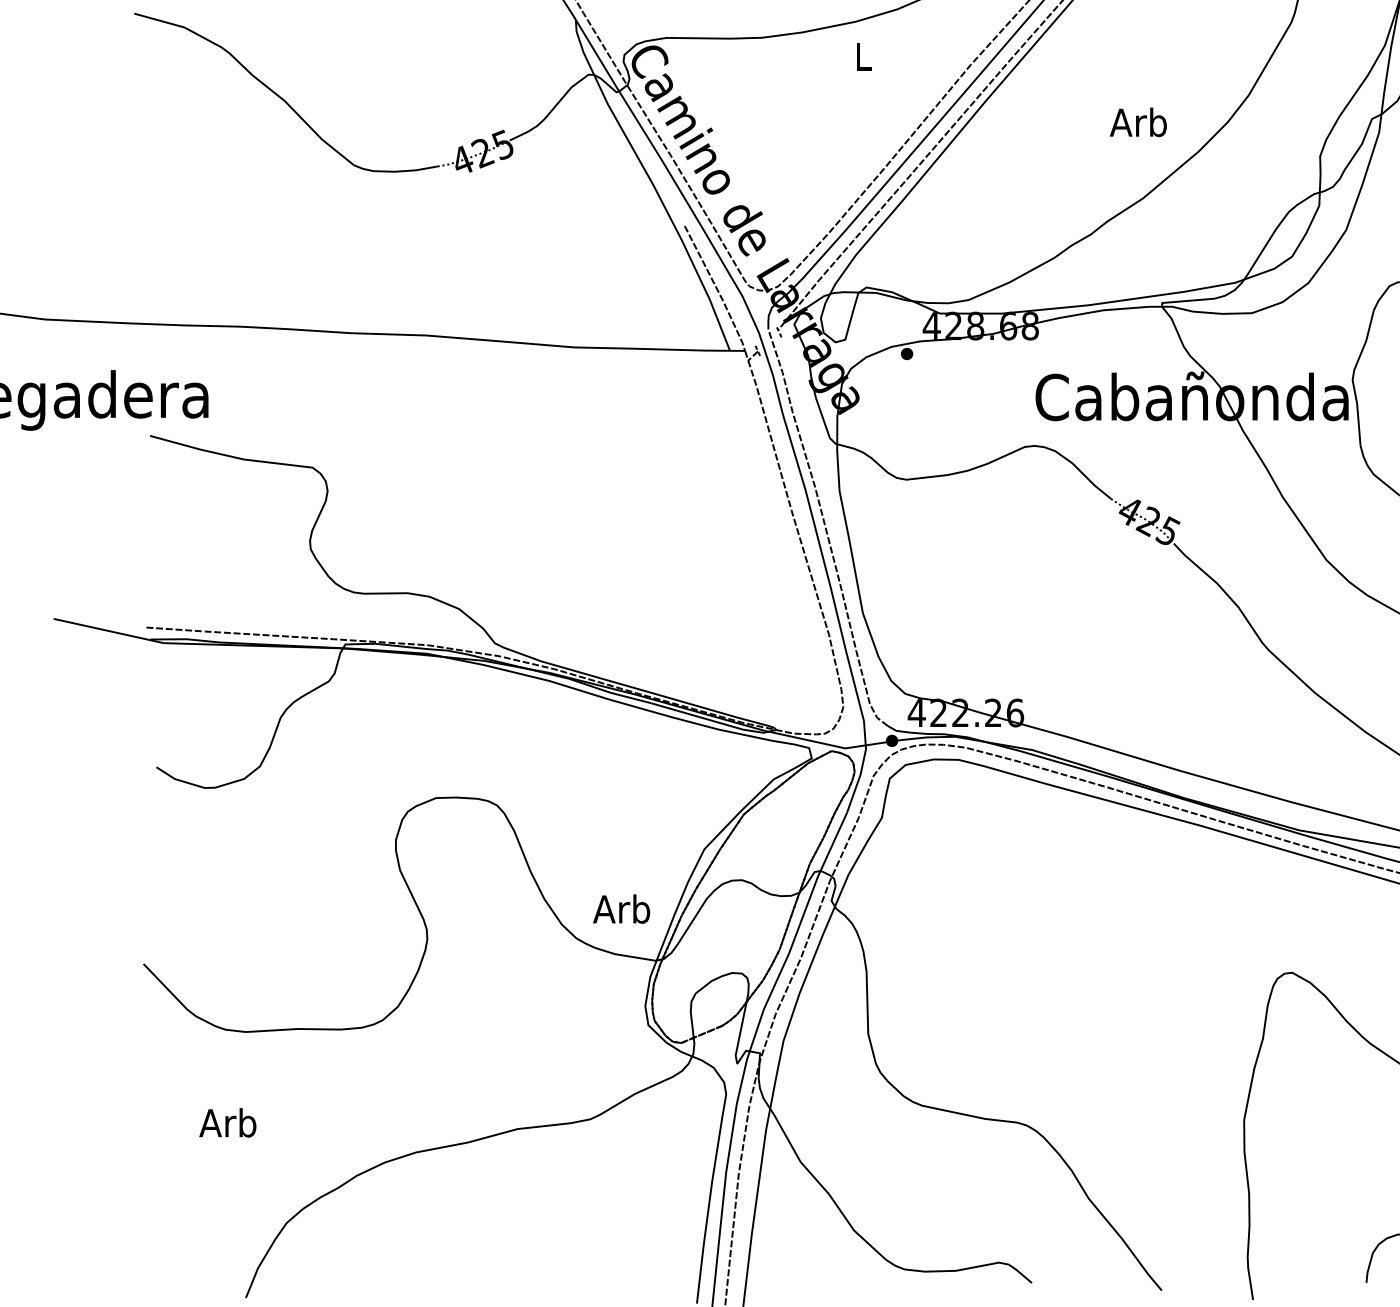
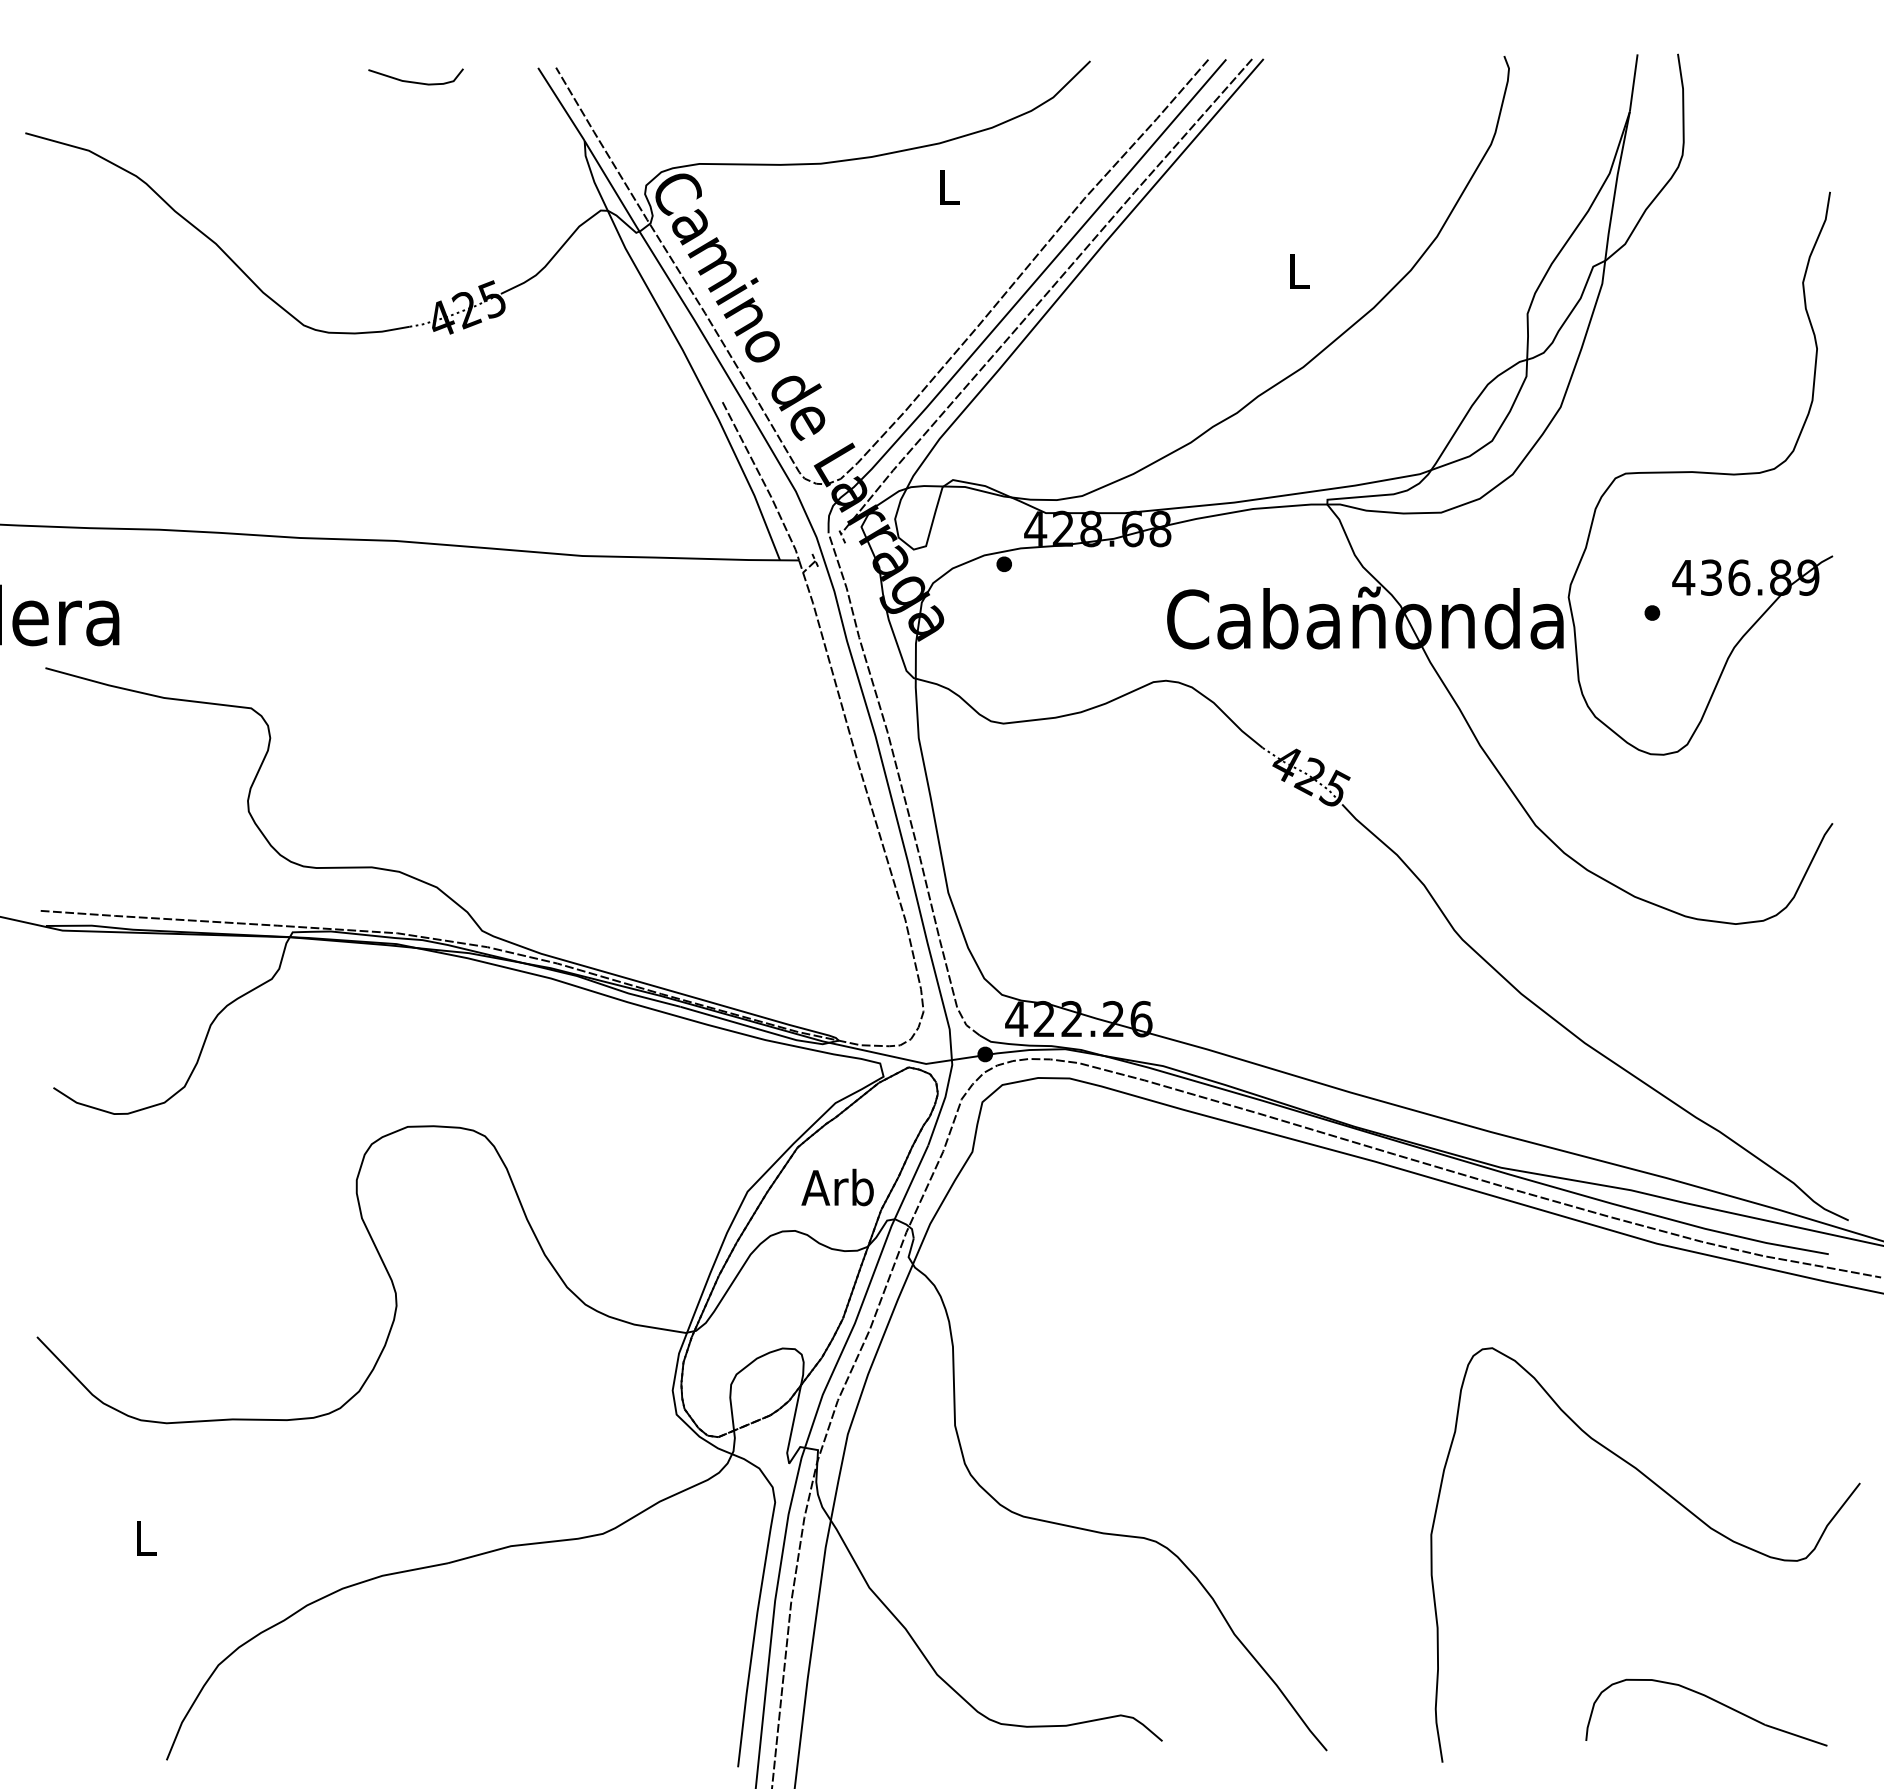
text: (1138, 122) -> (1297, 270), Arb -> L
text: (621, 909) -> (837, 1187), moved
text: (227, 1122) -> (143, 1537), Arb -> L

